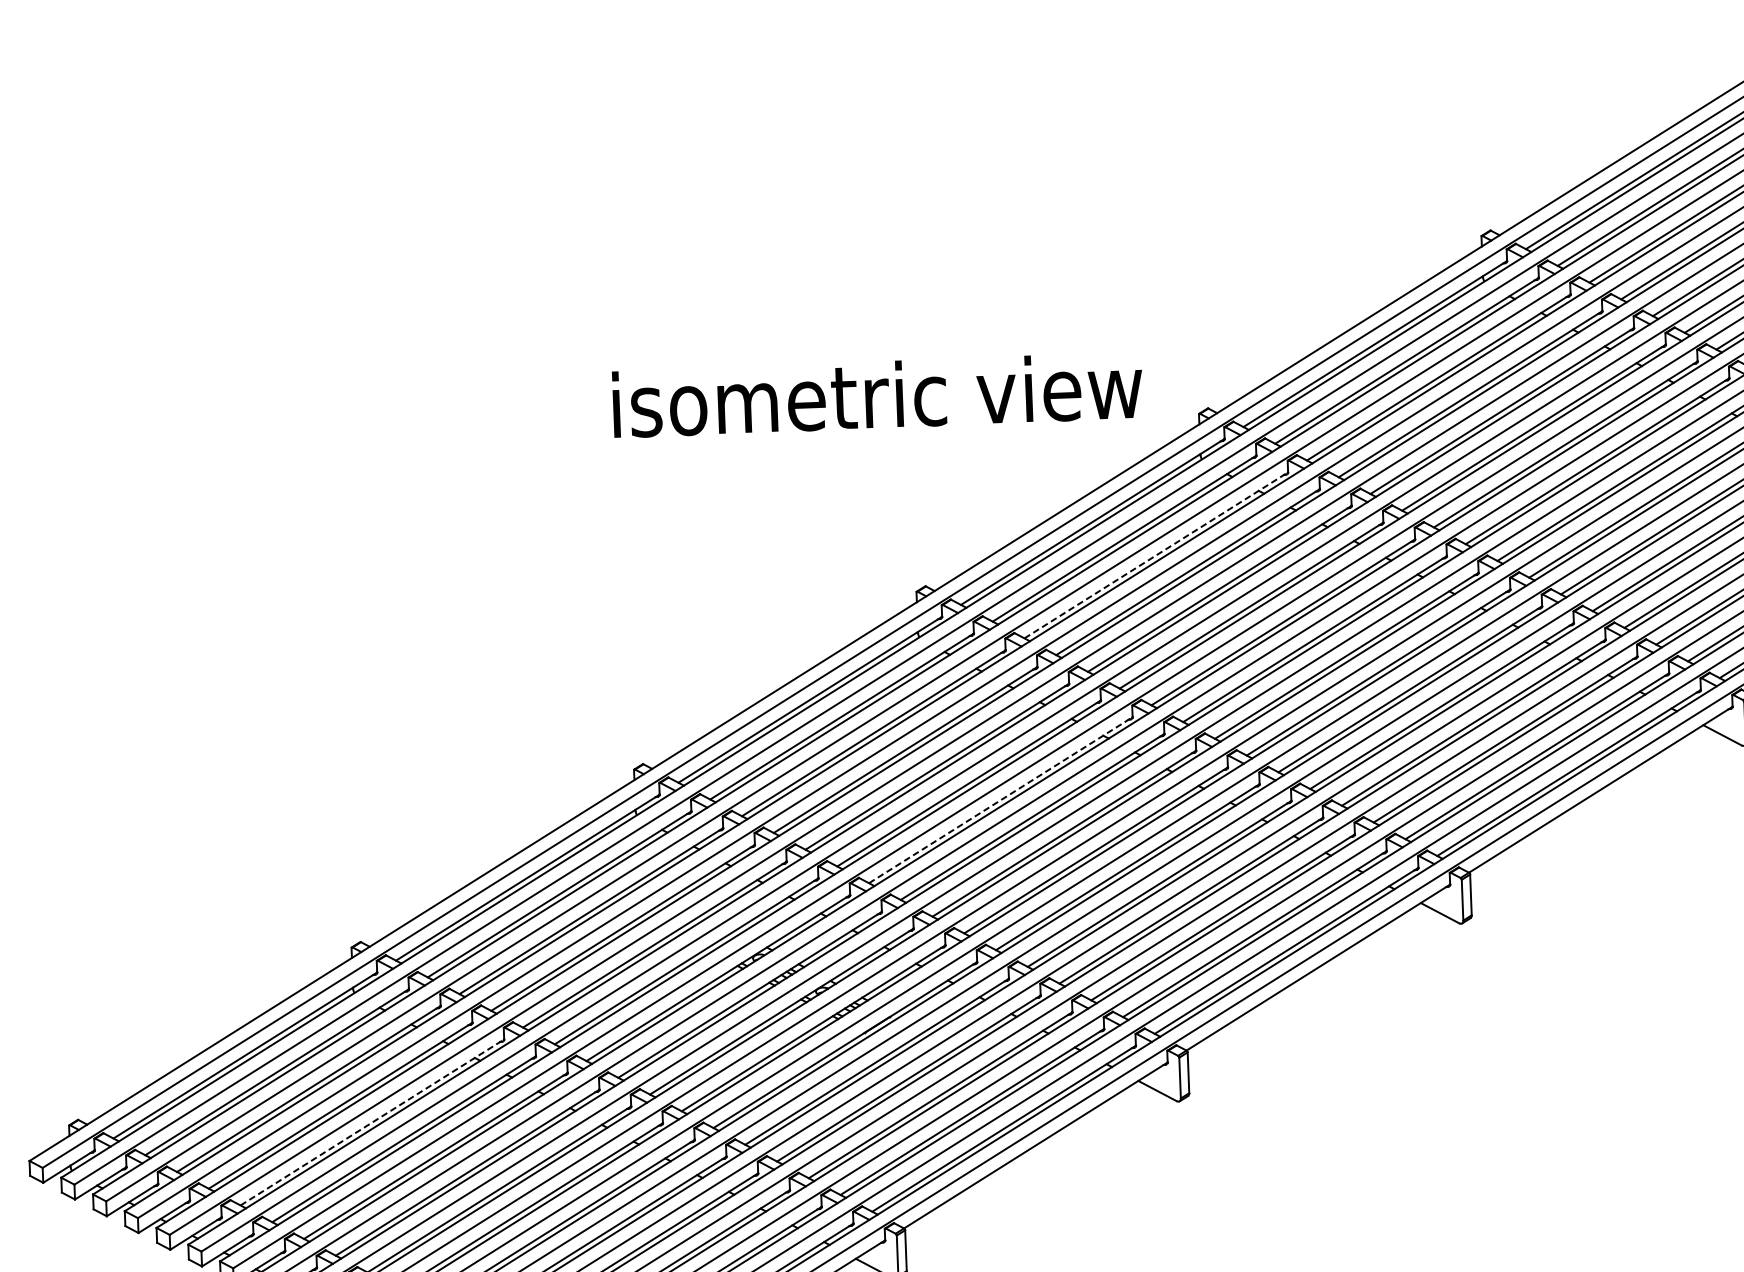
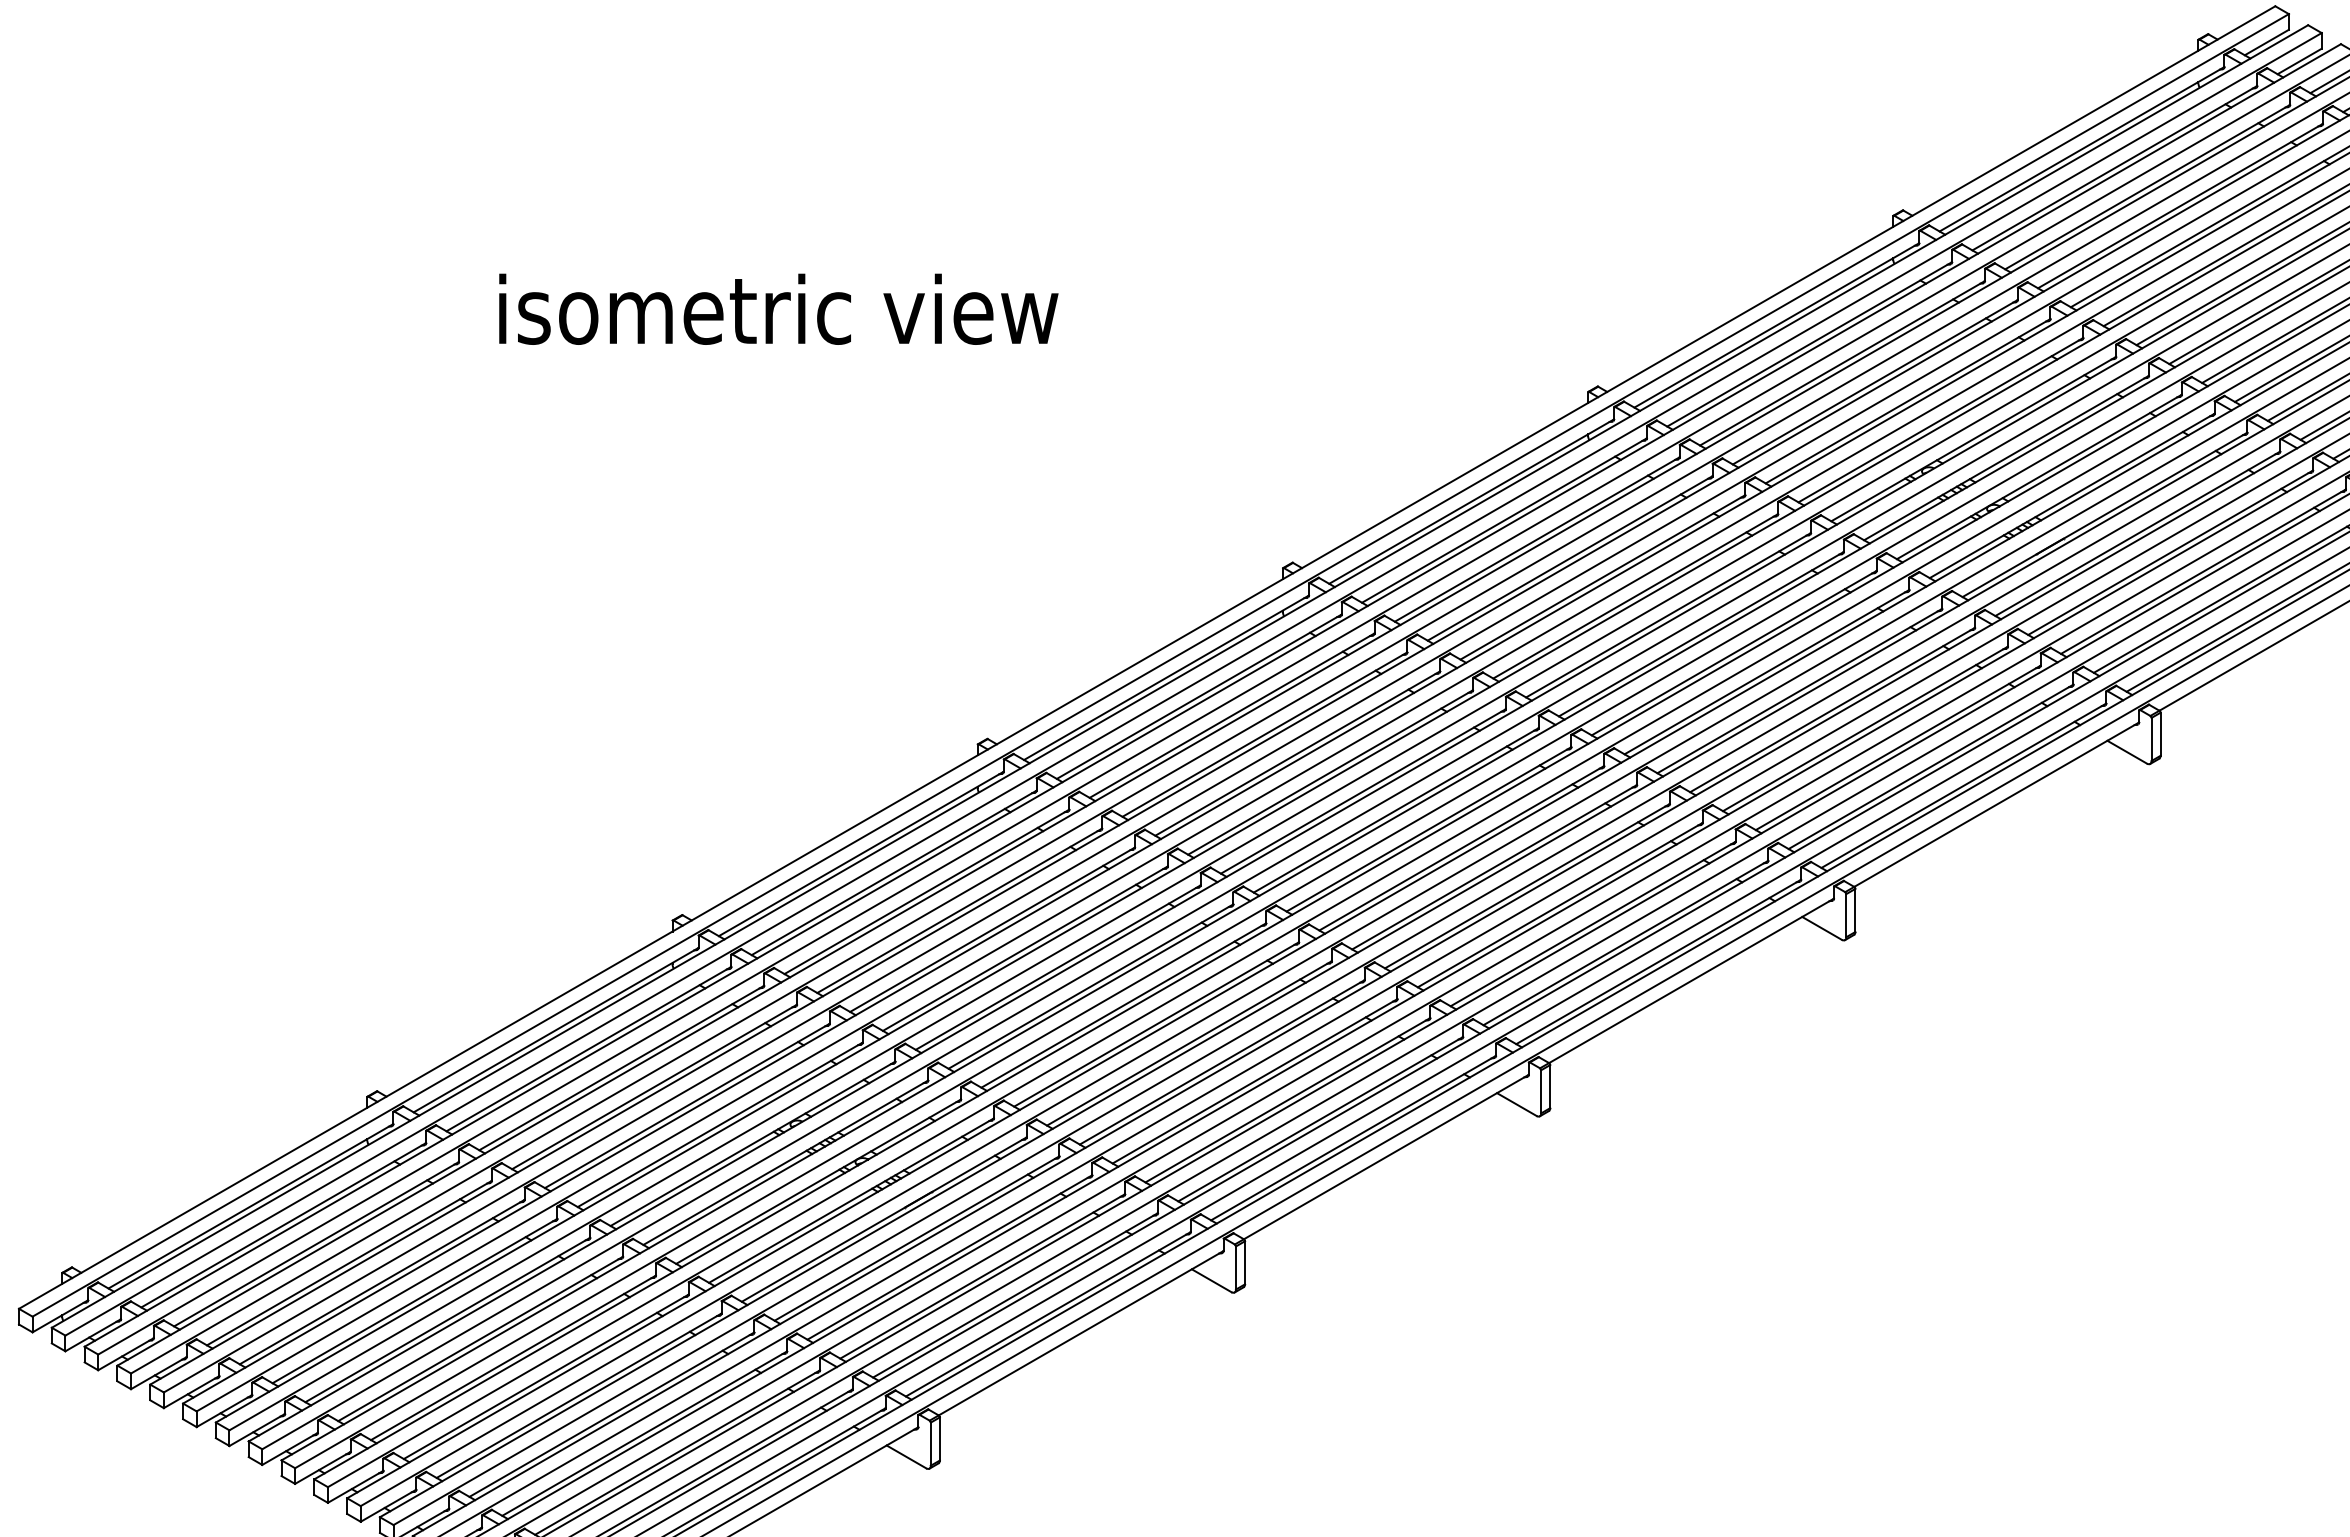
text: (877, 394) -> (778, 308), moved
line: (1156, 555) -> (1232, 715), dashed -> solid
line: (1001, 800) -> (1058, 967), dashed -> solid
line: (372, 1121) -> (382, 1281), dashed -> solid

